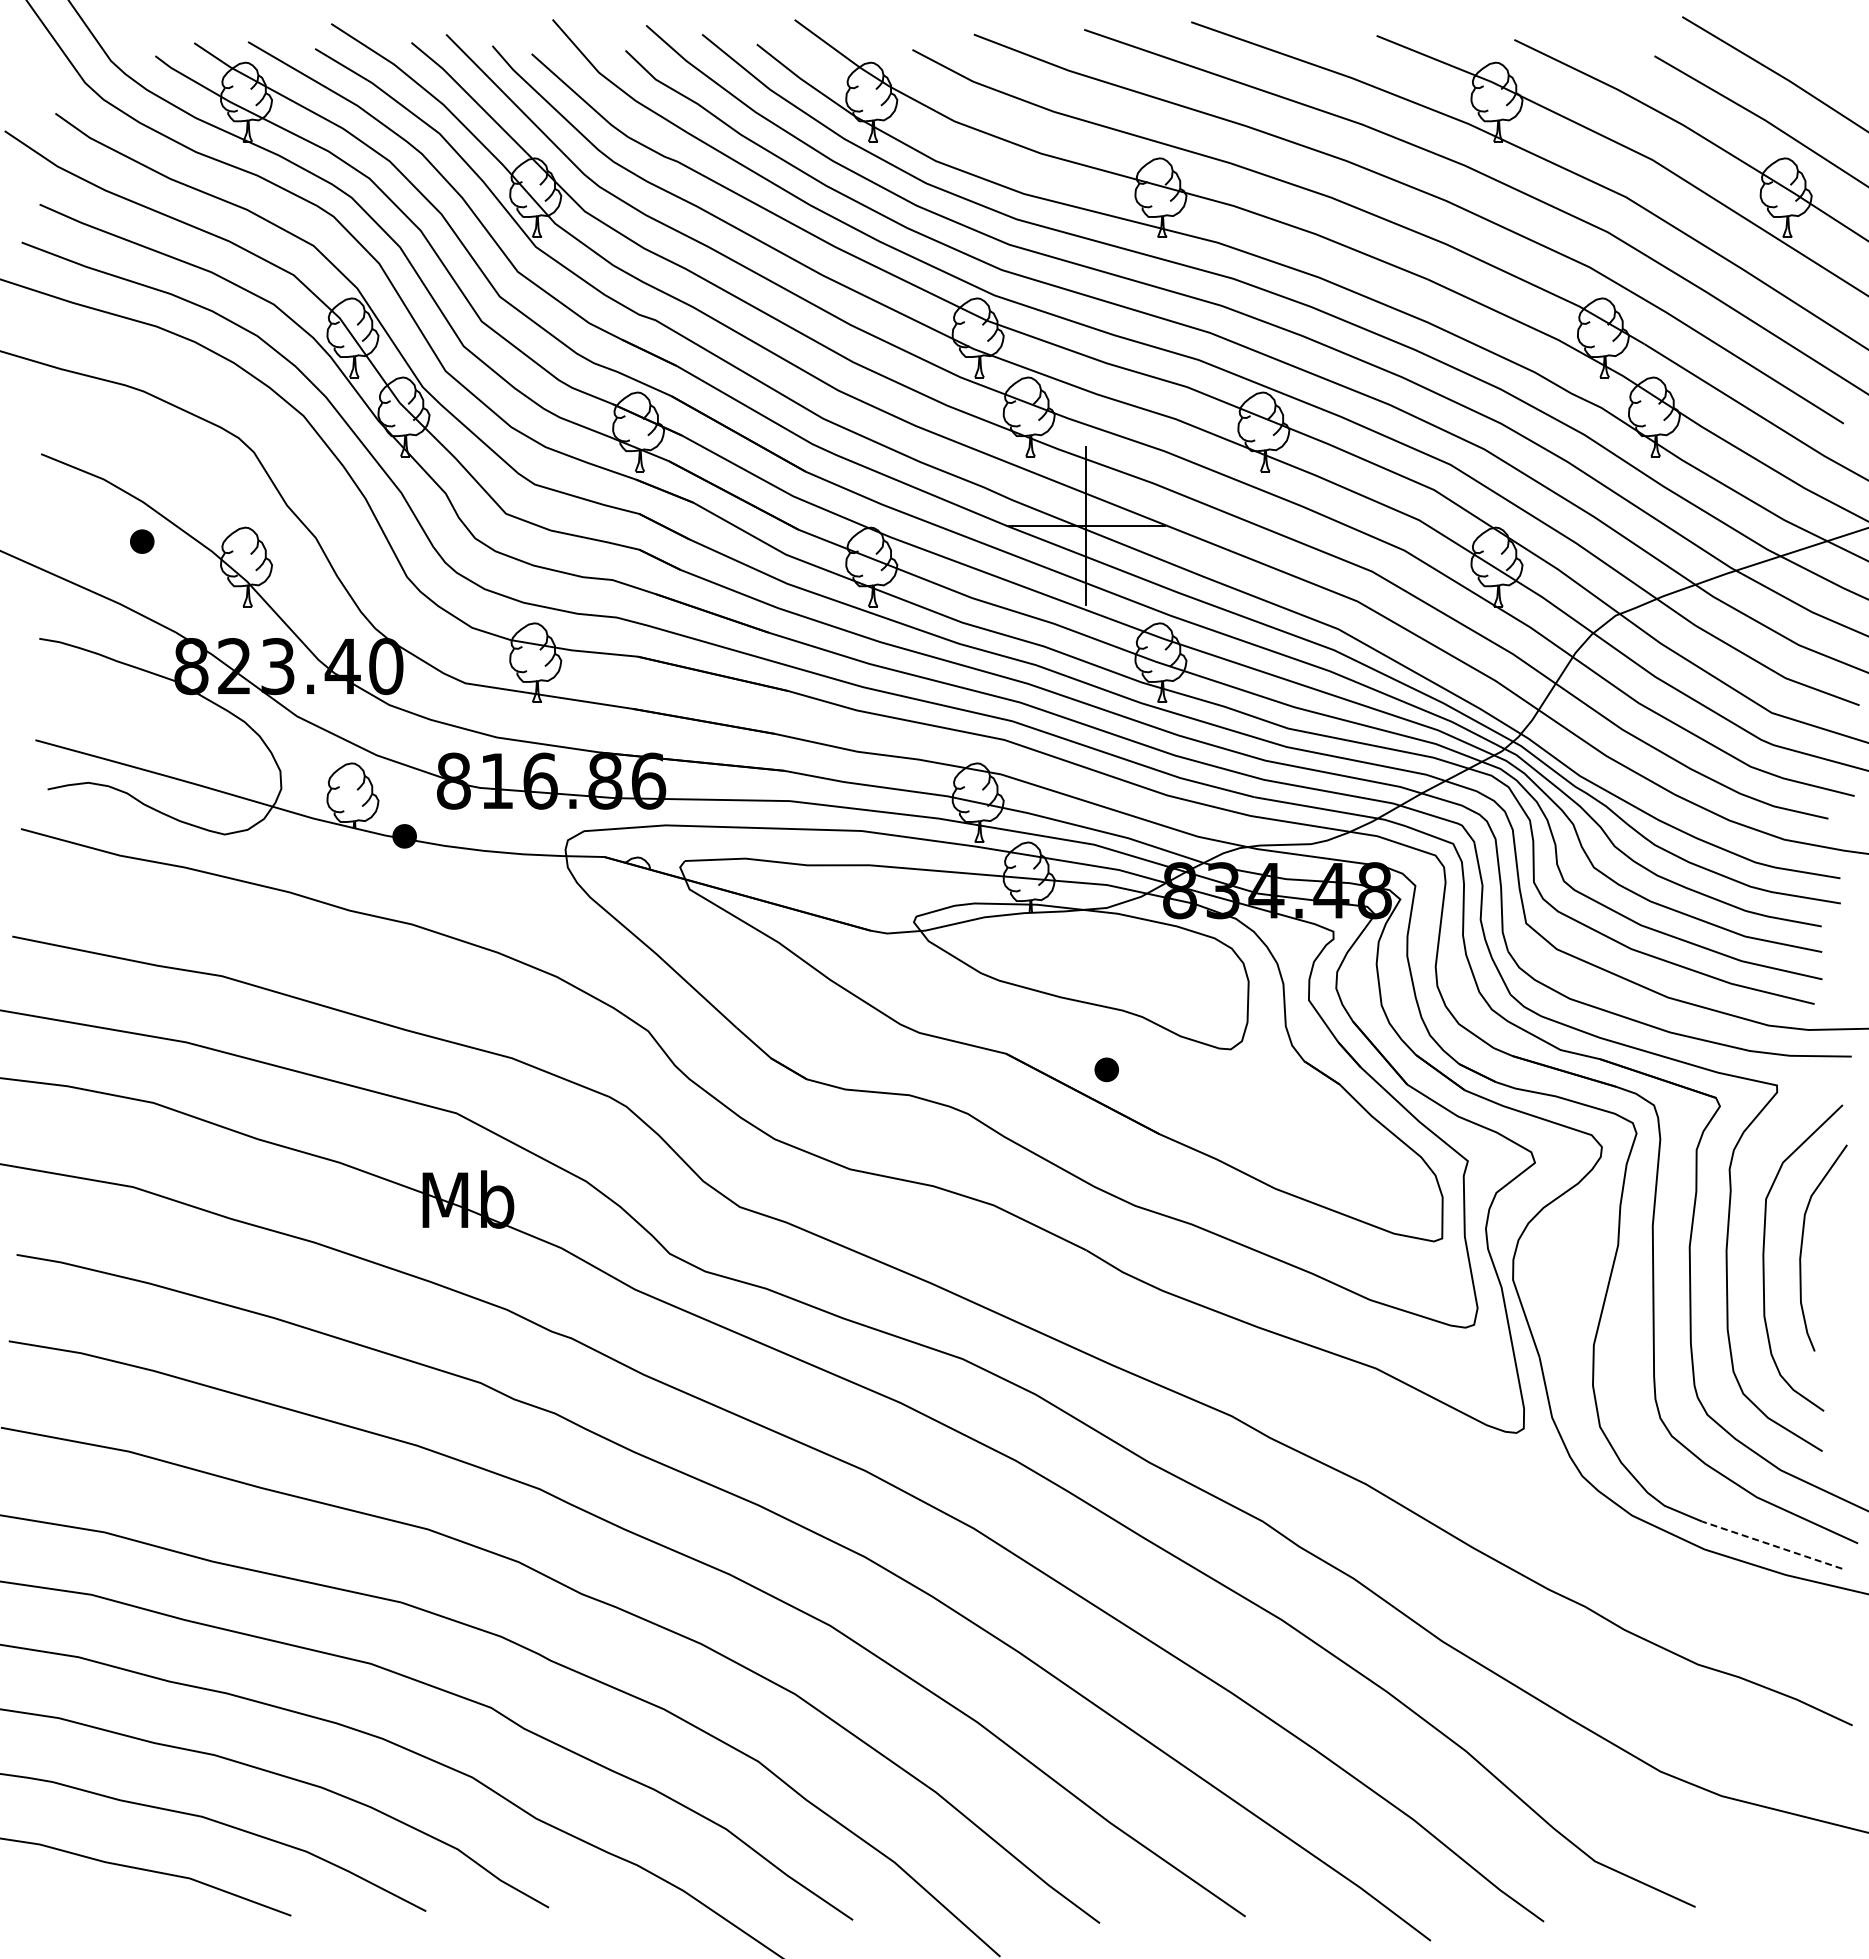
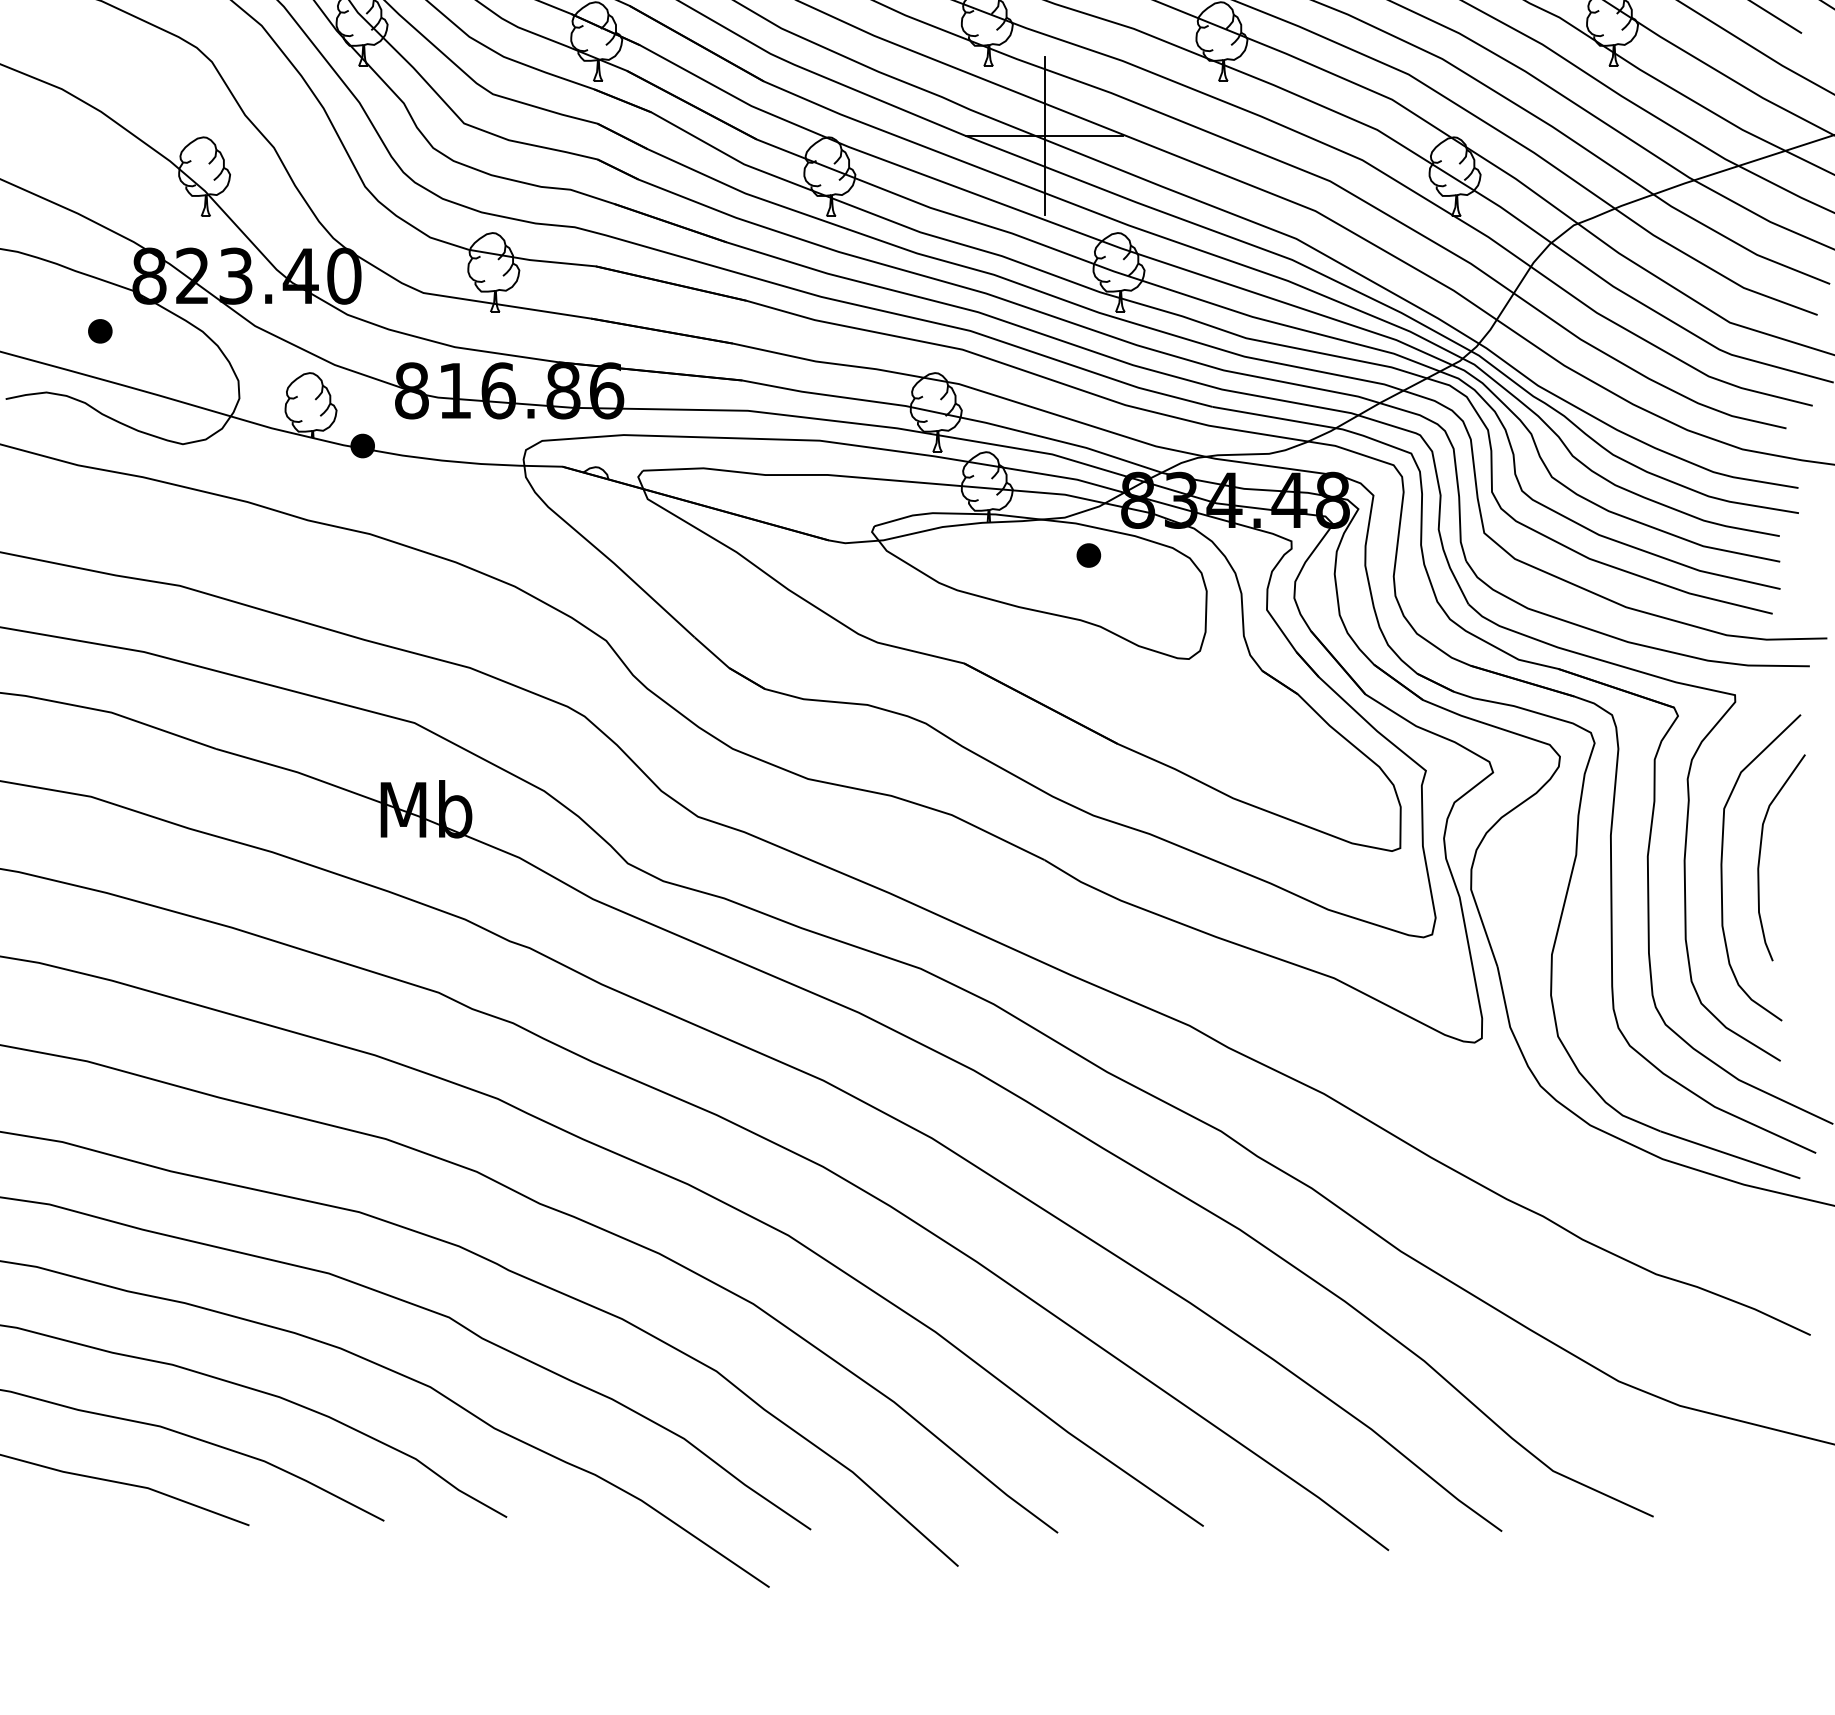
part: (142, 541) -> (100, 331), moved
part: (1106, 1069) -> (1088, 555), moved
line: (1772, 1545) -> (1730, 1155), dashed -> solid

